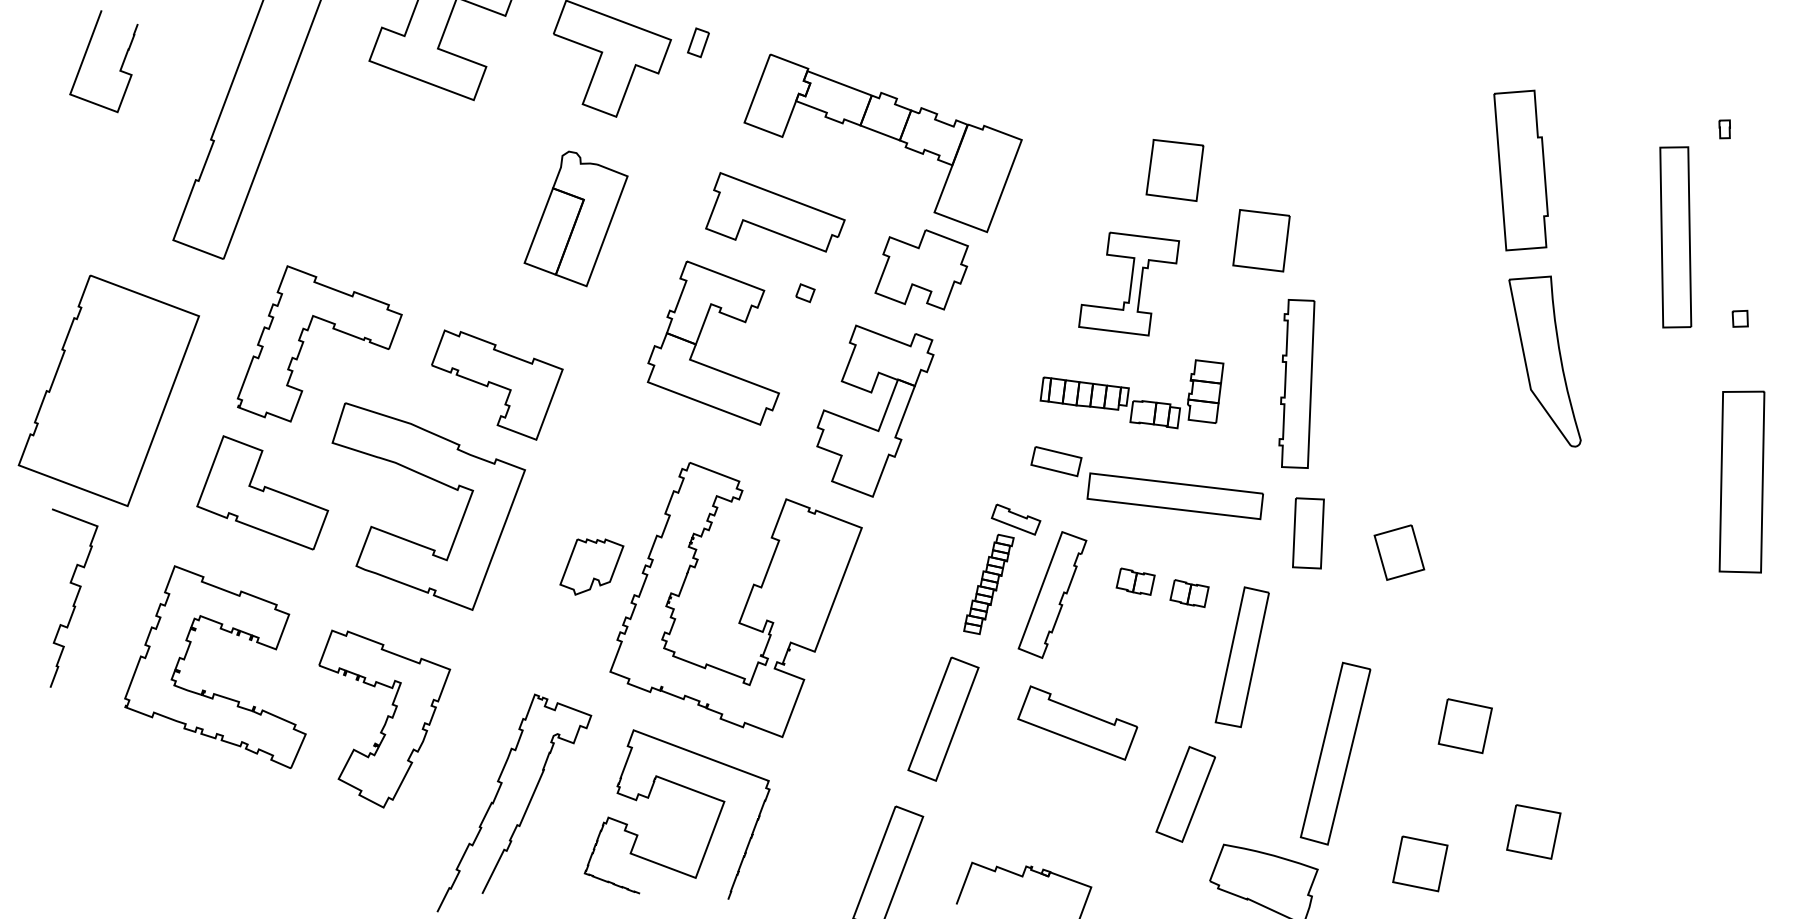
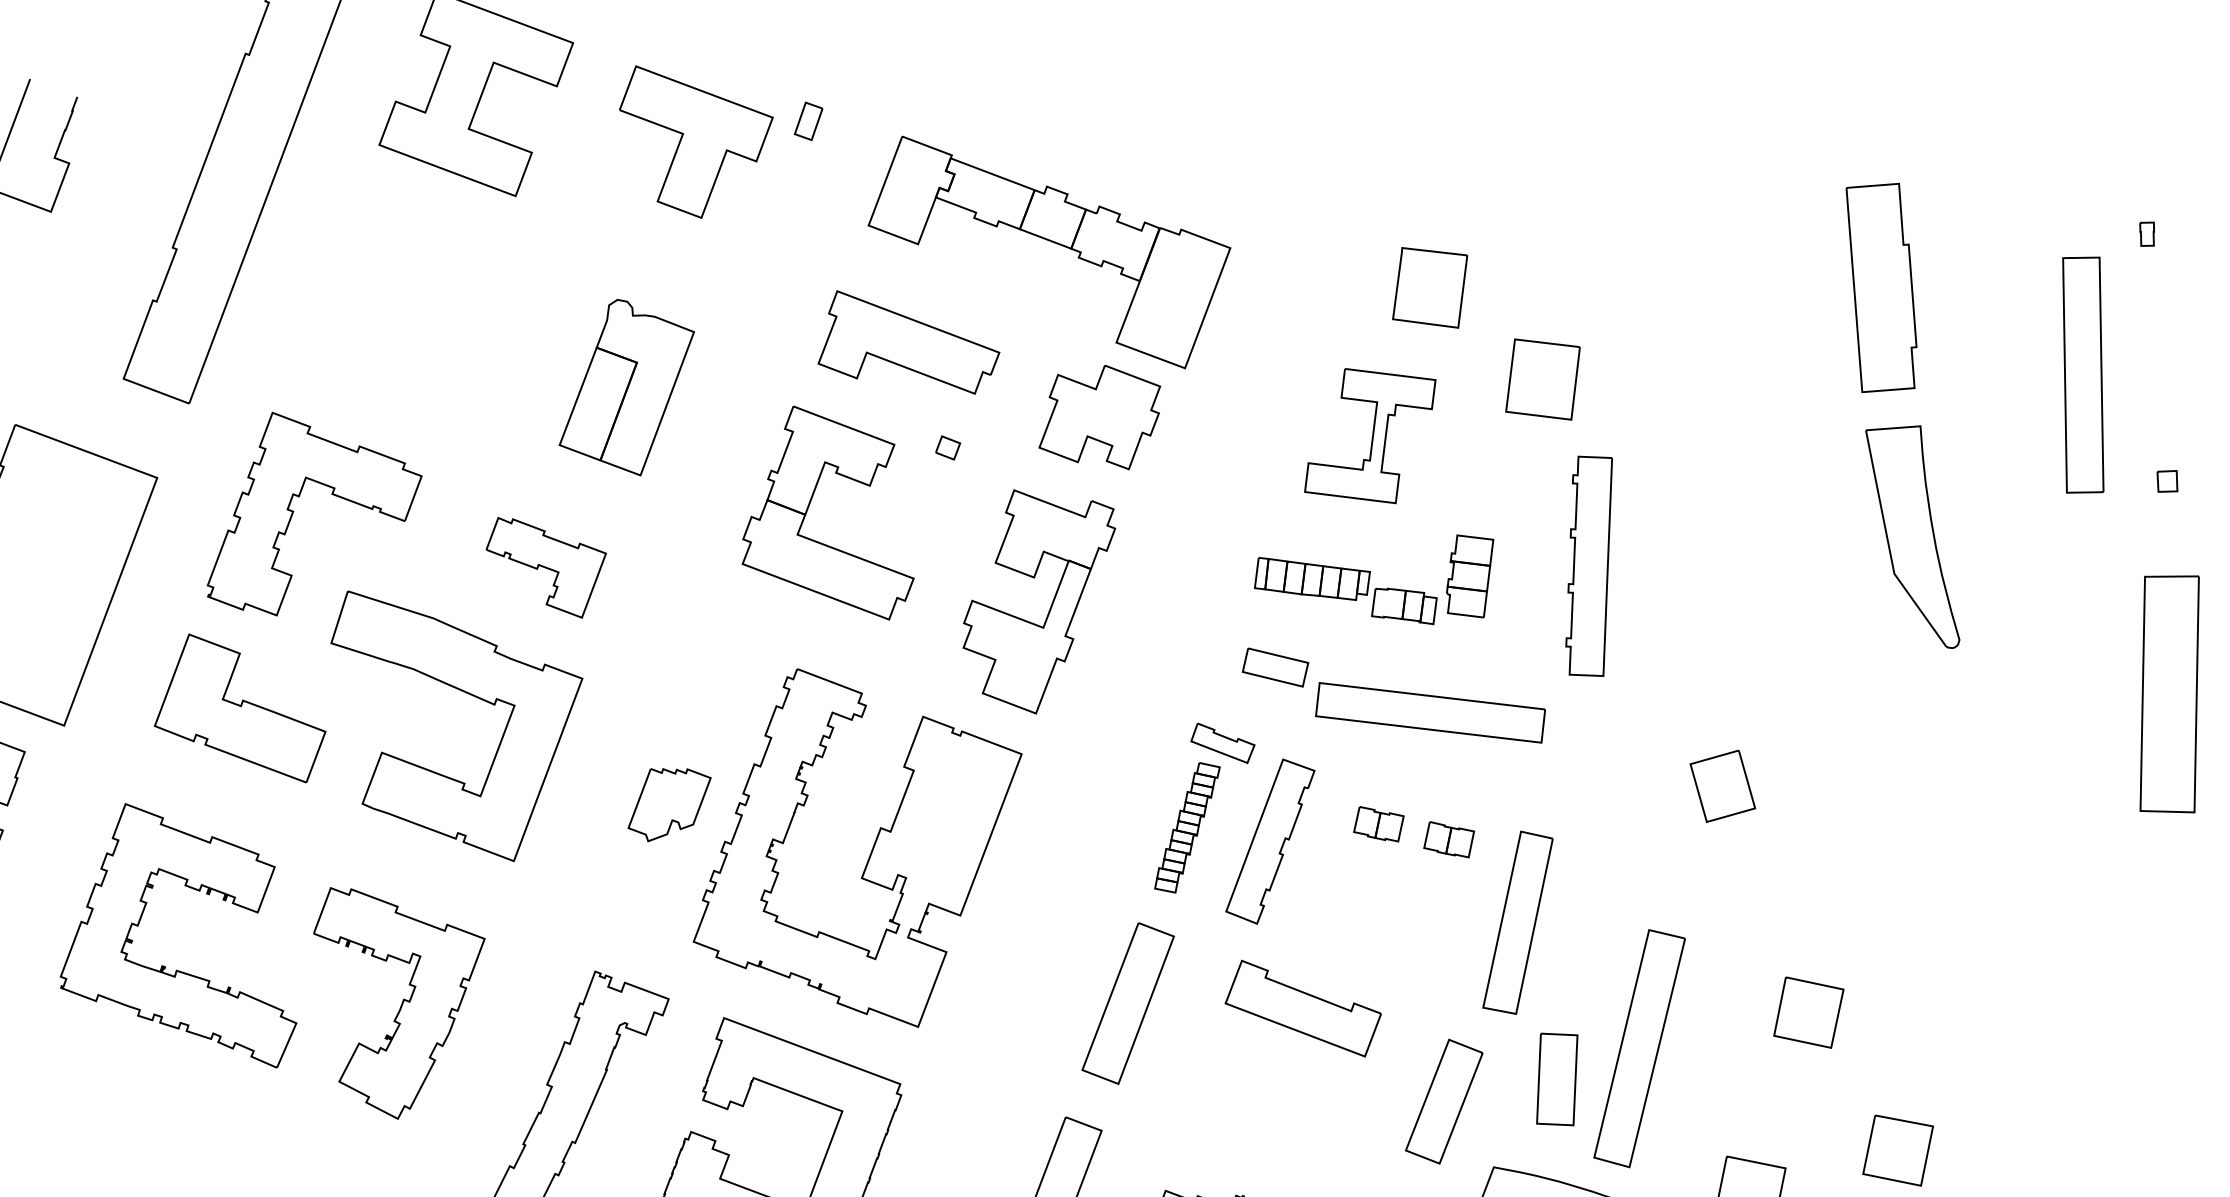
part: (575, 218) -> (626, 387), moved
part: (497, 384) -> (546, 567), size x0.7
part: (1308, 533) -> (1557, 1079), moved

